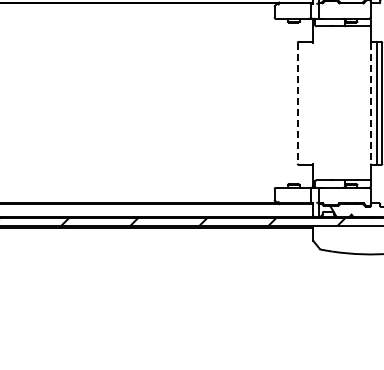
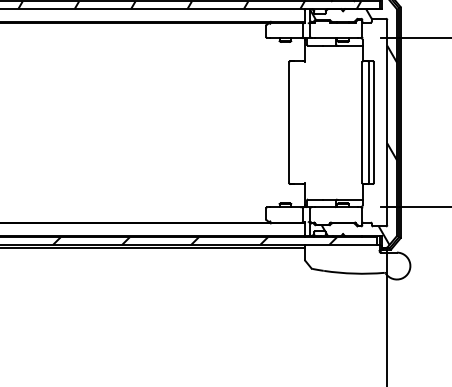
line: (297, 104) -> (289, 123), dashed -> solid
line: (370, 104) -> (362, 123), dashed -> solid

